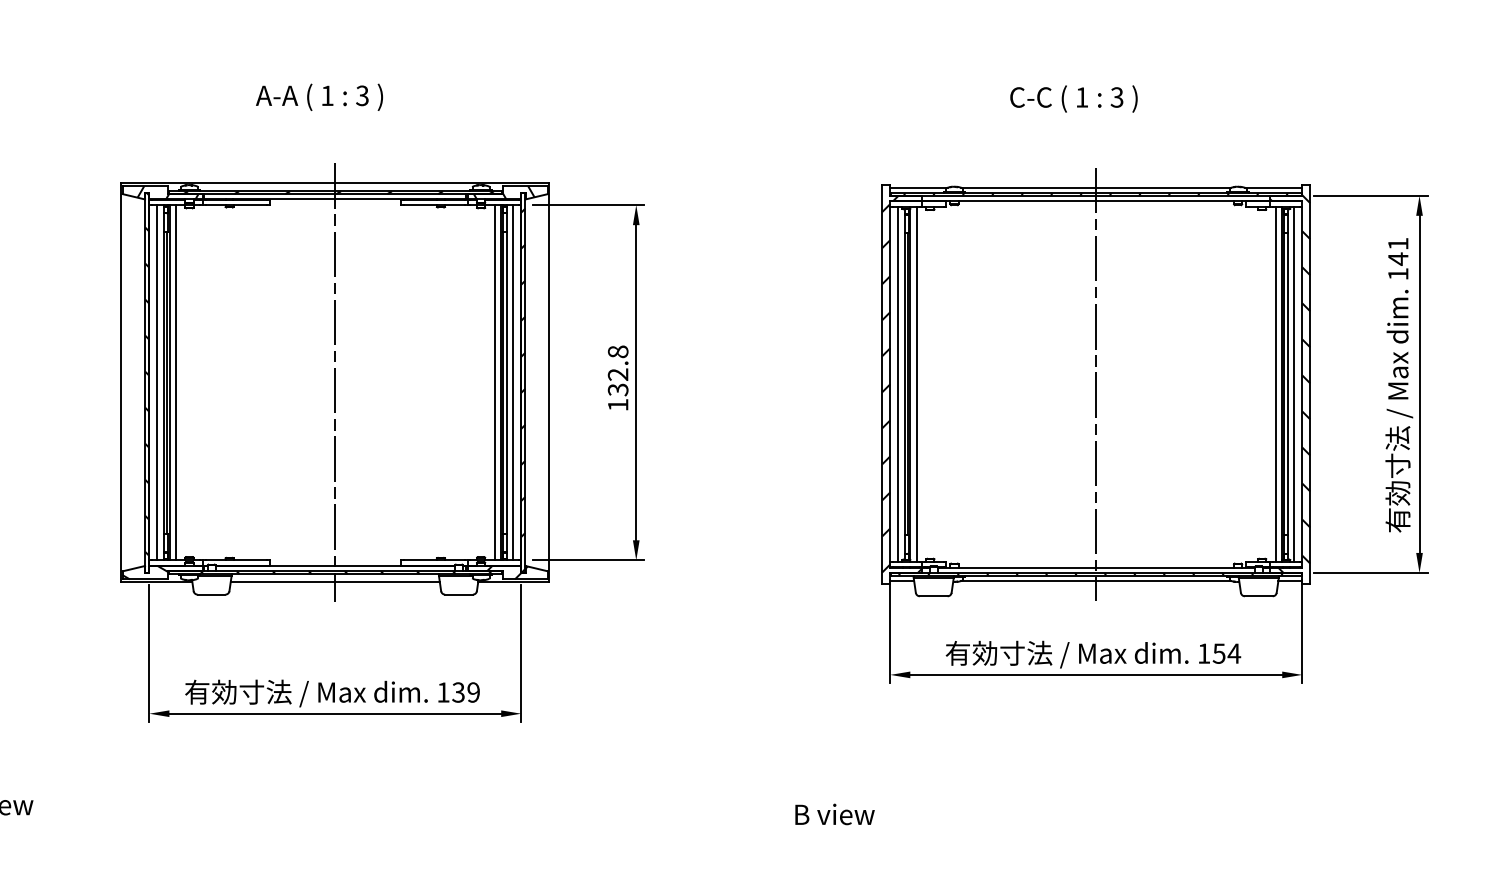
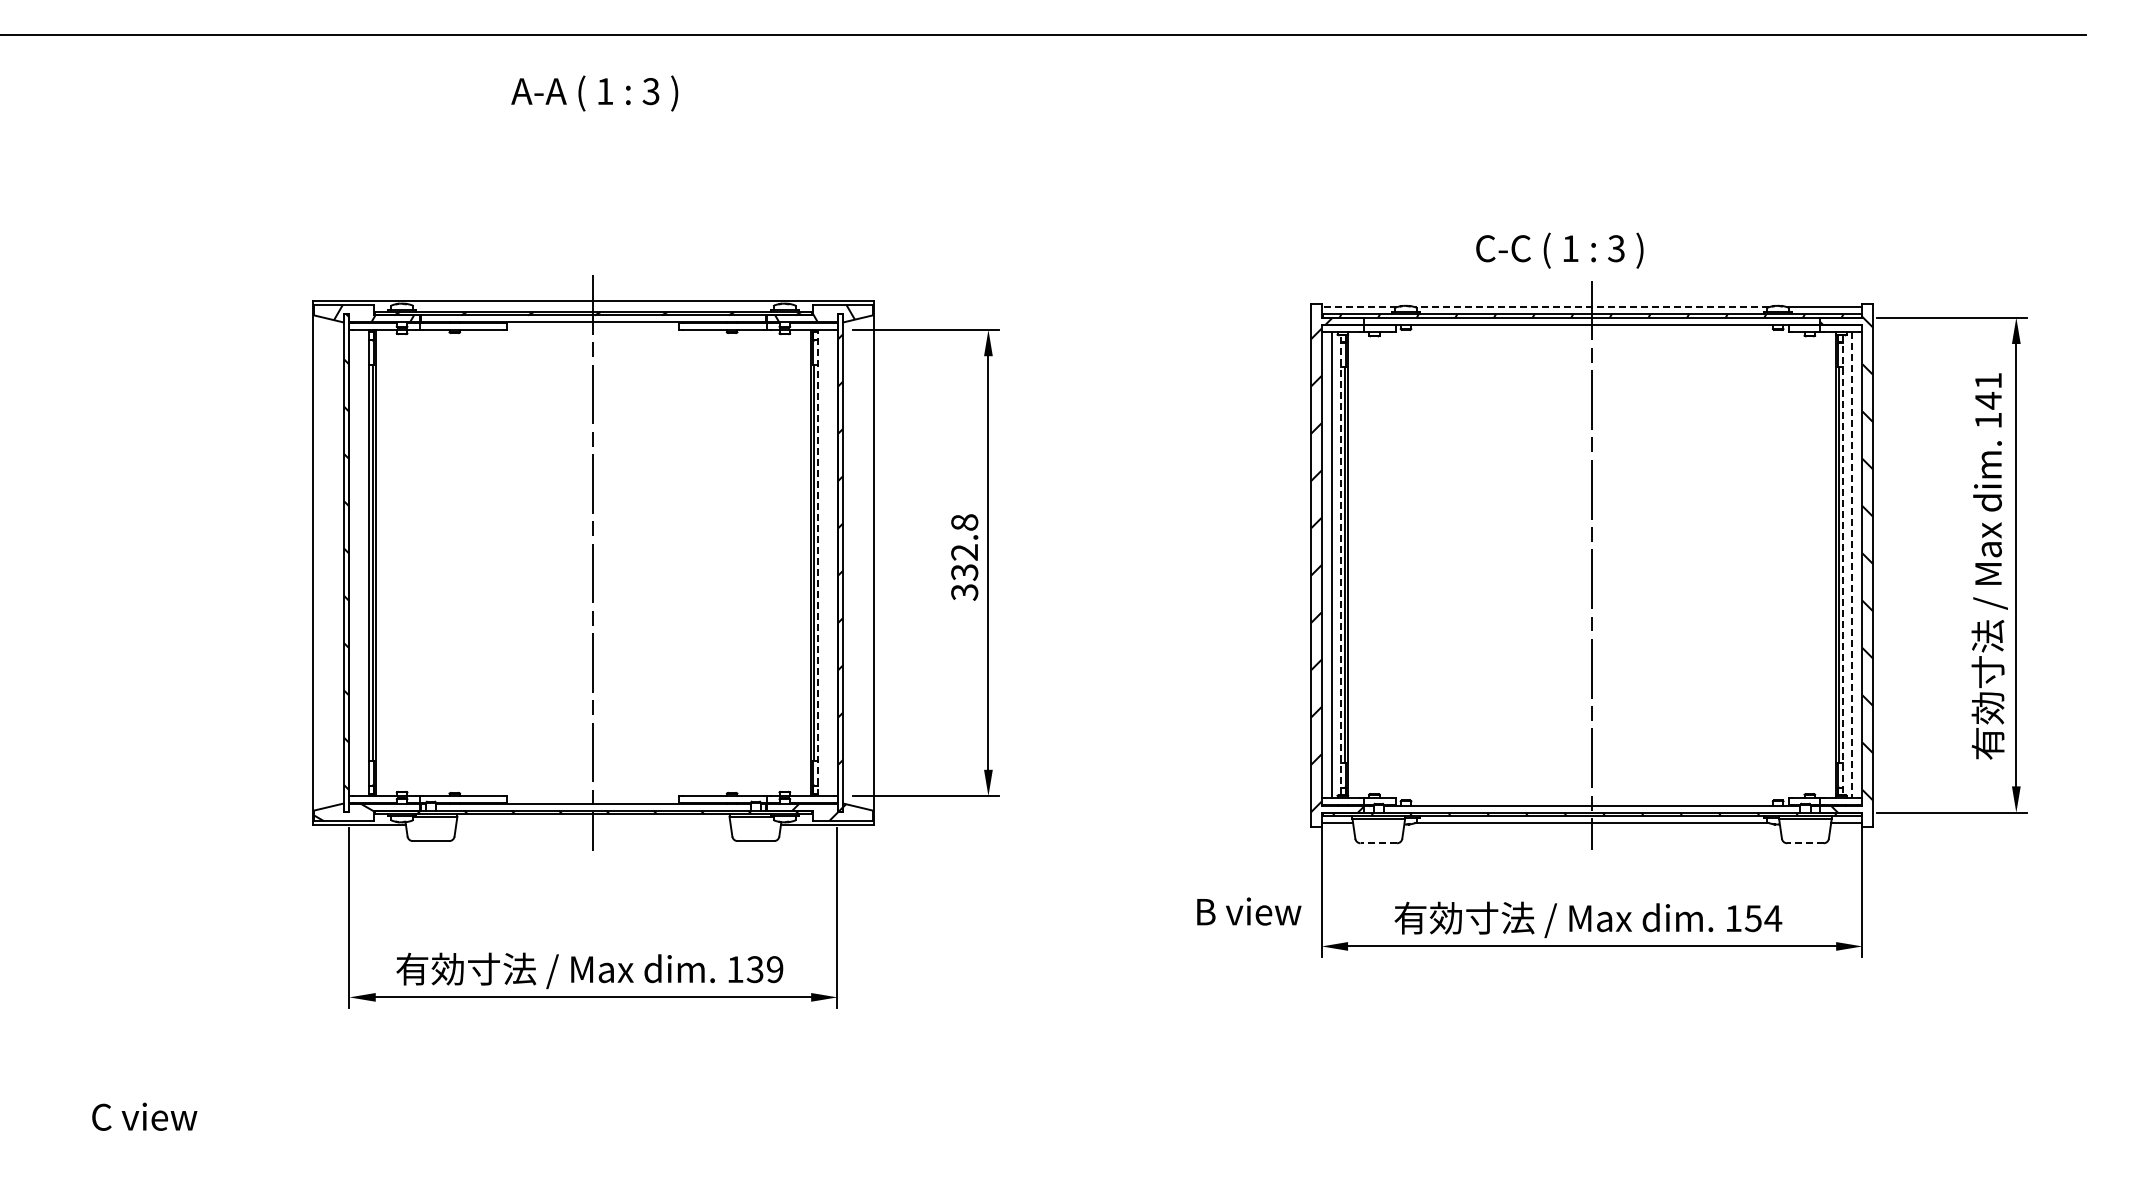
text: (319, 97) -> (594, 93), moved
text: (1073, 98) -> (1559, 250), moved
line: (919, 188) -> (1359, 307), solid -> dashed
line: (1095, 188) -> (1591, 307), solid -> dashed
line: (157, 382) -> (359, 562), removed
line: (176, 382) -> (384, 562), removed
line: (494, 382) -> (802, 562), removed
line: (506, 382) -> (818, 562), solid -> dashed
line: (512, 382) -> (826, 562), removed
line: (904, 384) -> (1340, 565), solid -> dashed
line: (916, 384) -> (1356, 565), removed
line: (1275, 384) -> (1827, 565), removed
line: (1287, 384) -> (1843, 565), solid -> dashed
line: (1293, 384) -> (1851, 565), solid -> dashed
text: (618, 405) -> (964, 592), 132.8 -> 332.8
line: (335, 581) -> (593, 824), removed
line: (933, 596) -> (1378, 843), solid -> dashed
line: (1258, 596) -> (1804, 843), solid -> dashed
text: (835, 814) -> (1249, 911), moved

